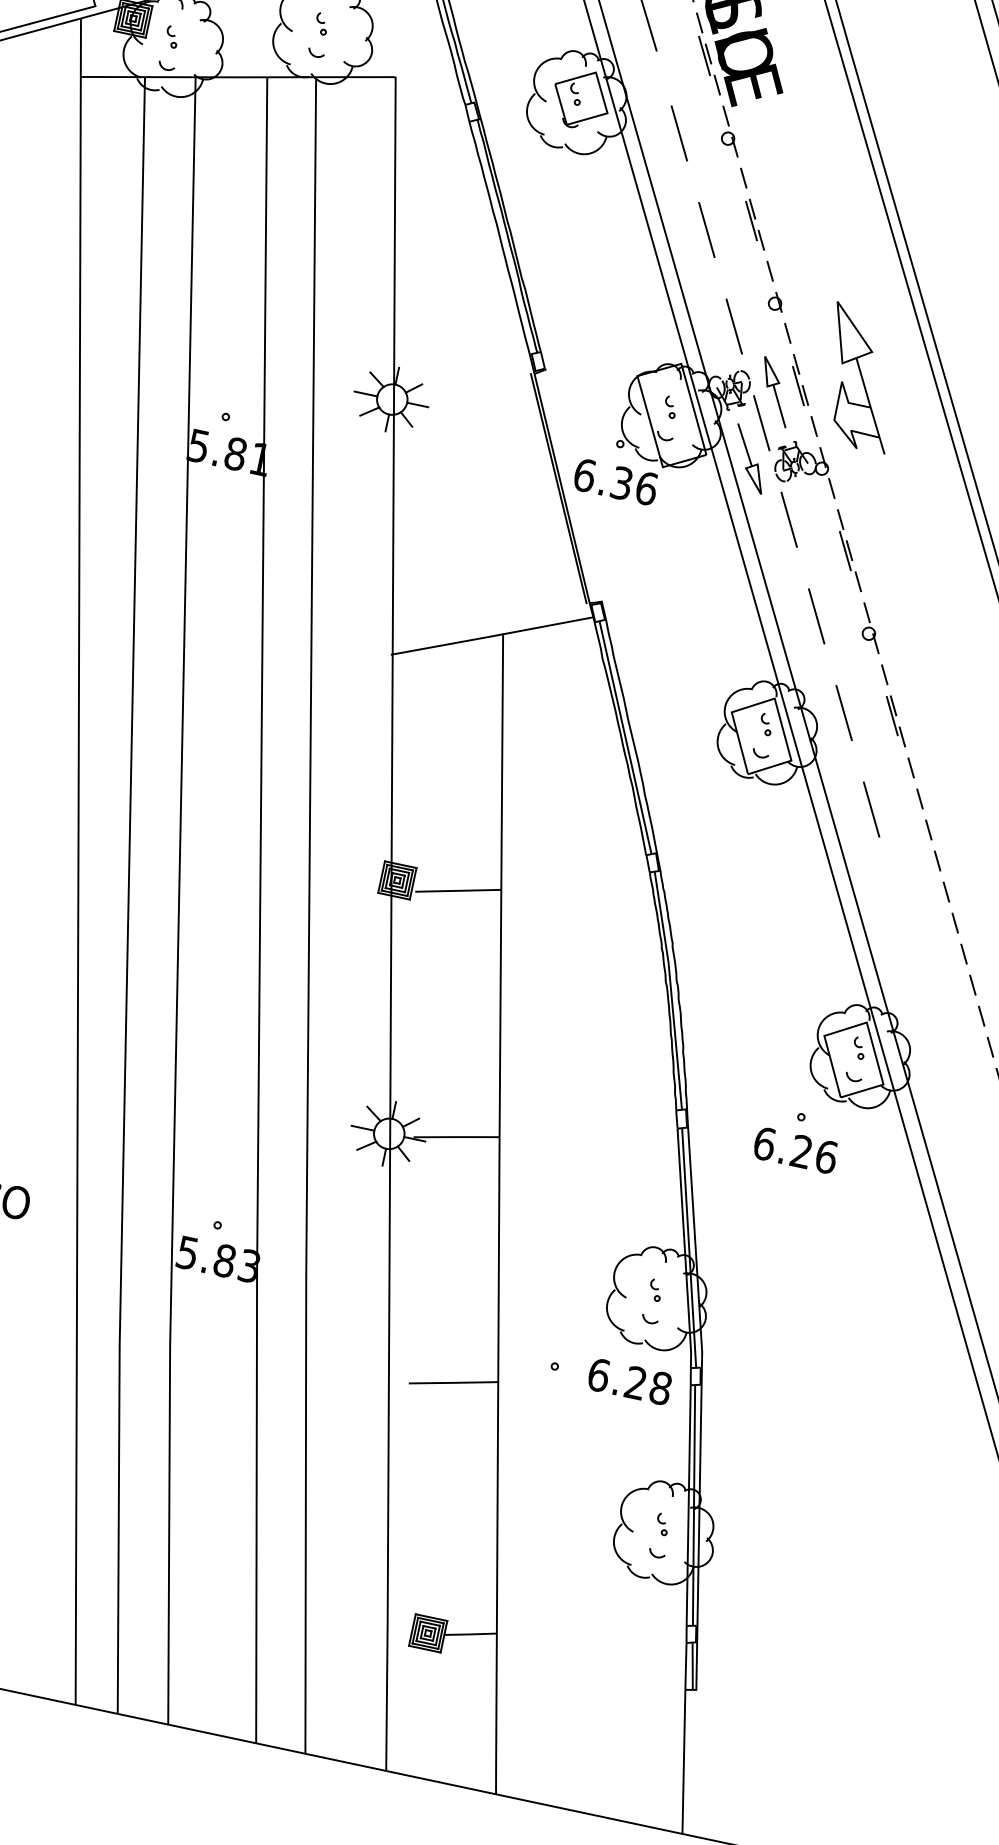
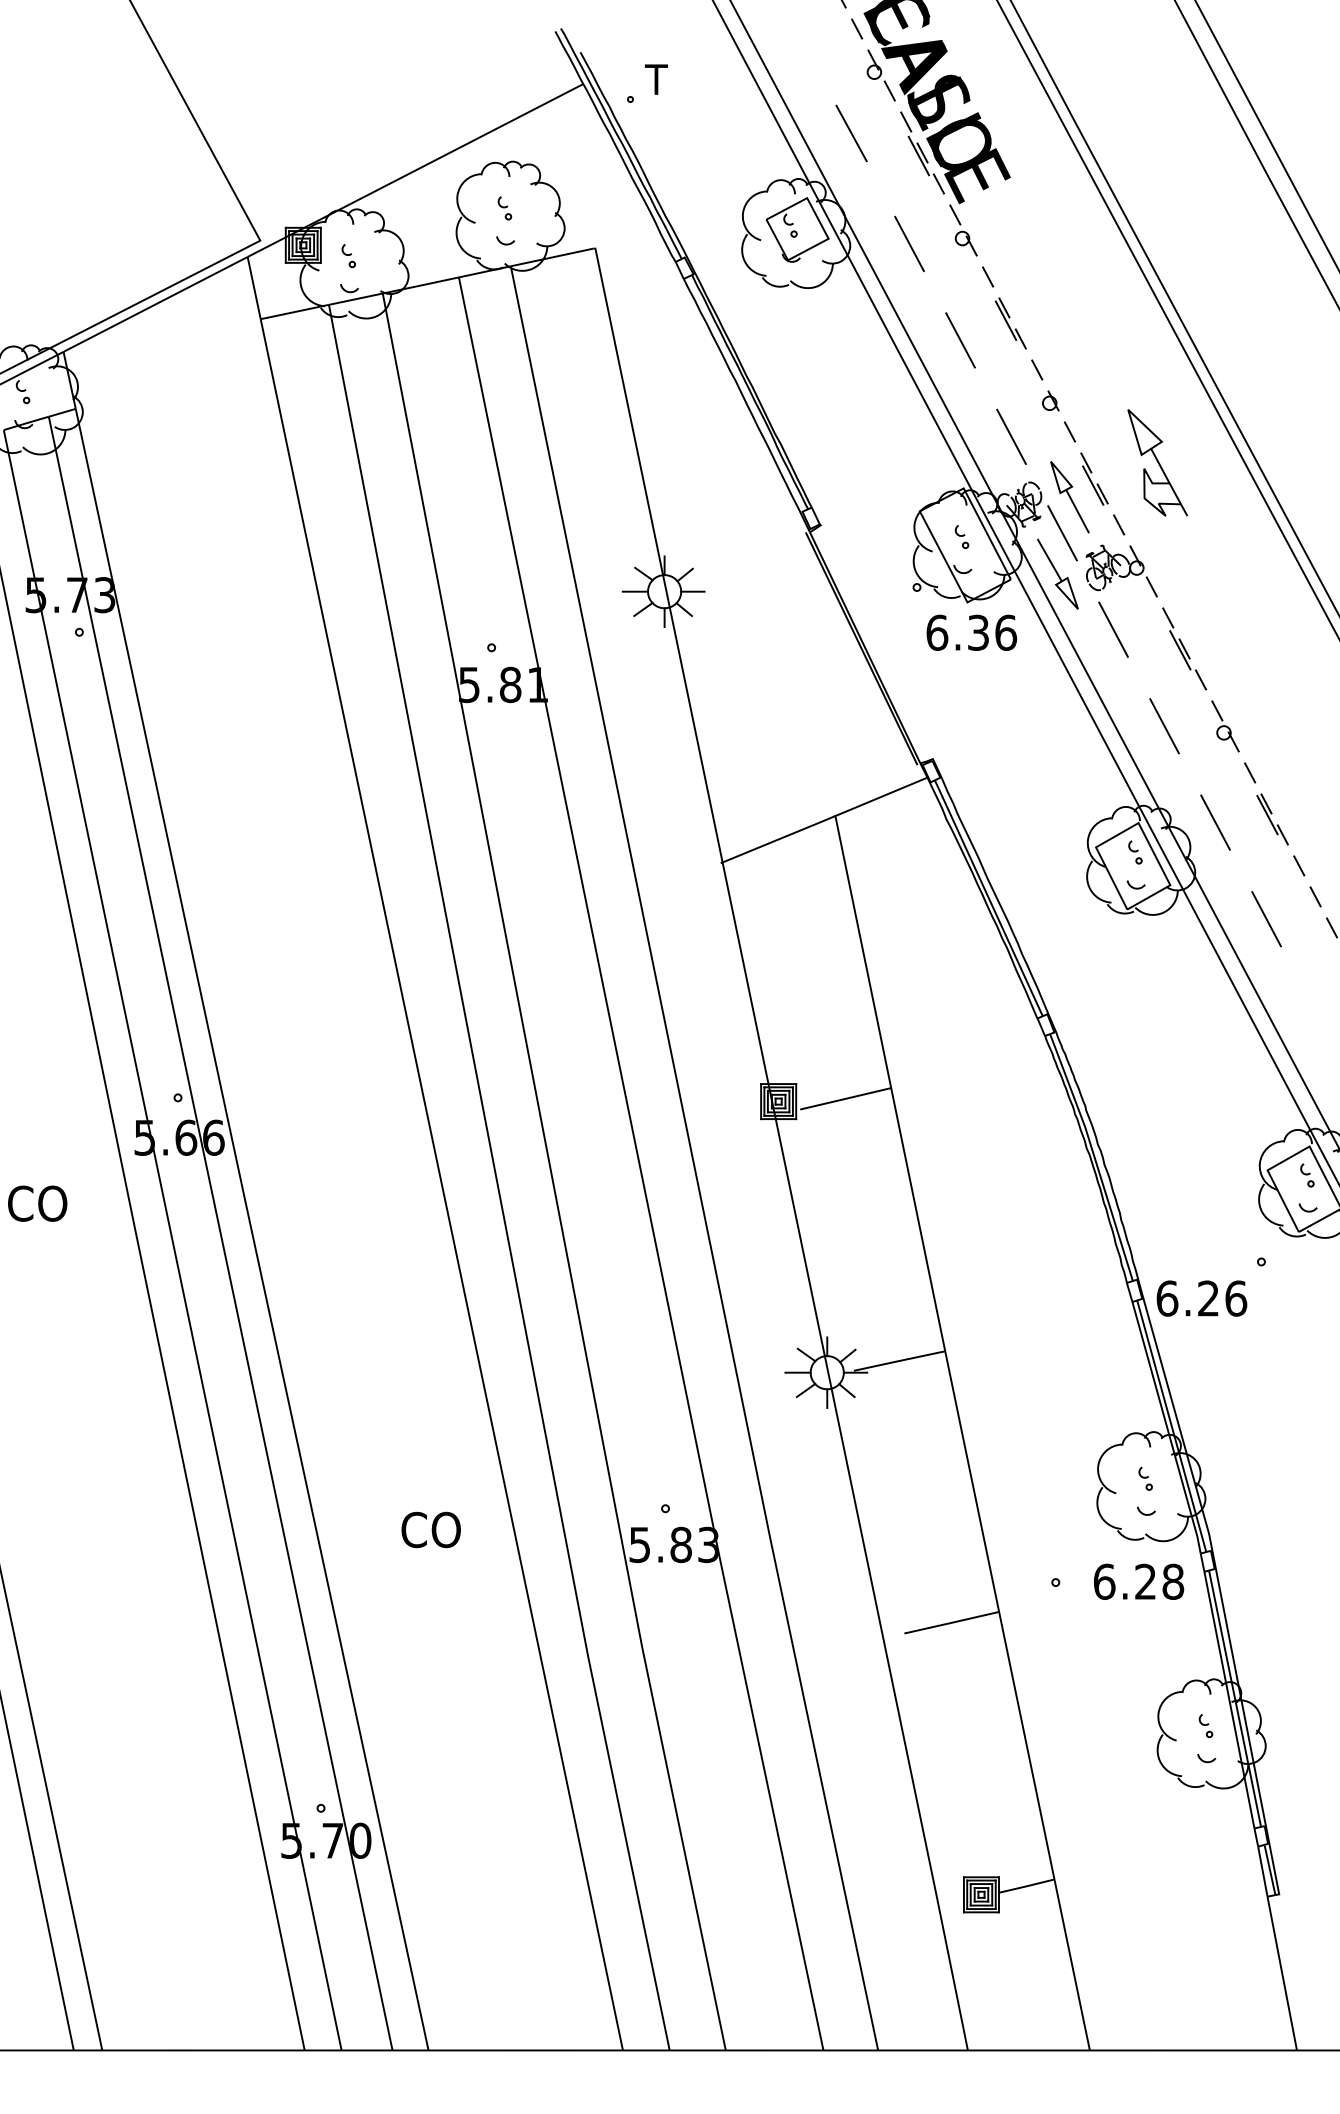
part: (860, 377) -> (1157, 462), size x0.7
text: (615, 481) -> (971, 632), moved
text: (795, 1150) -> (1201, 1298), moved

